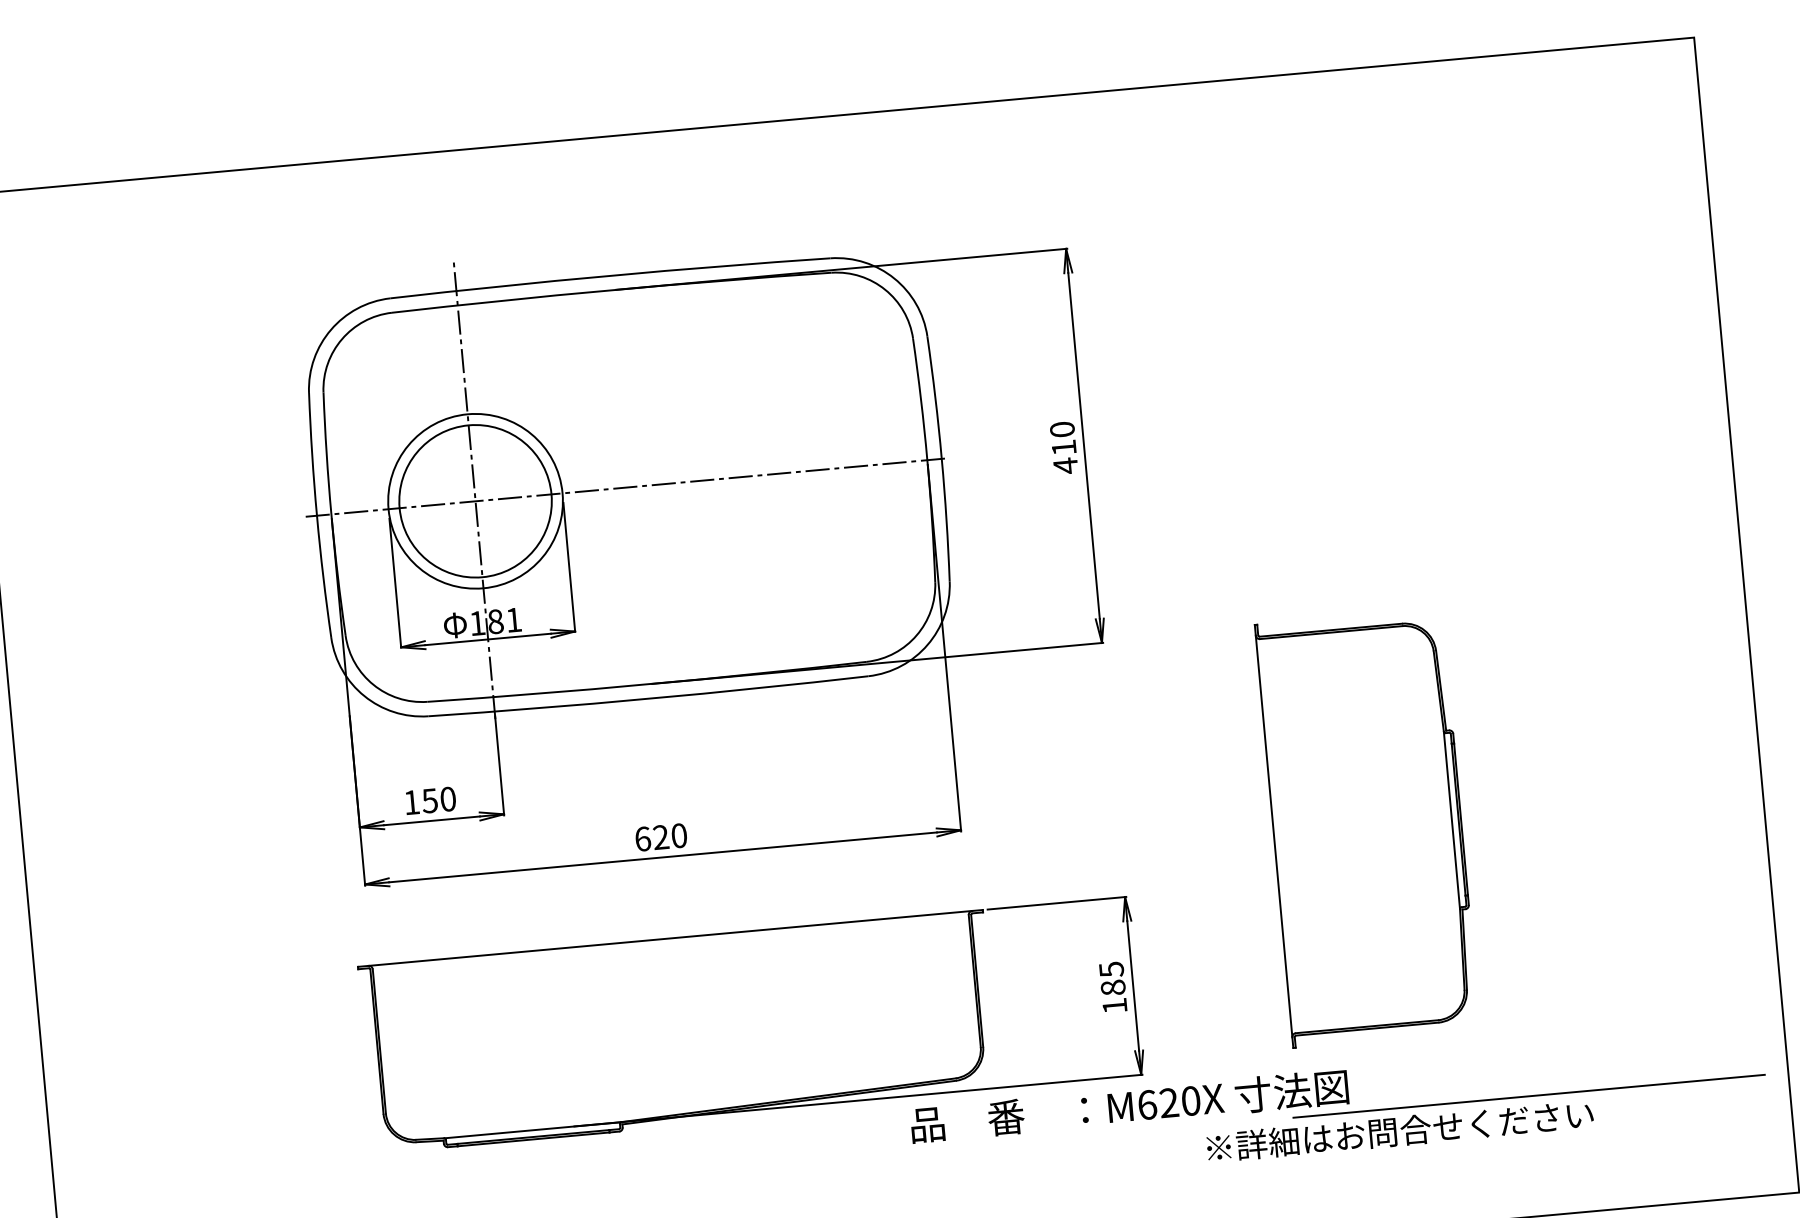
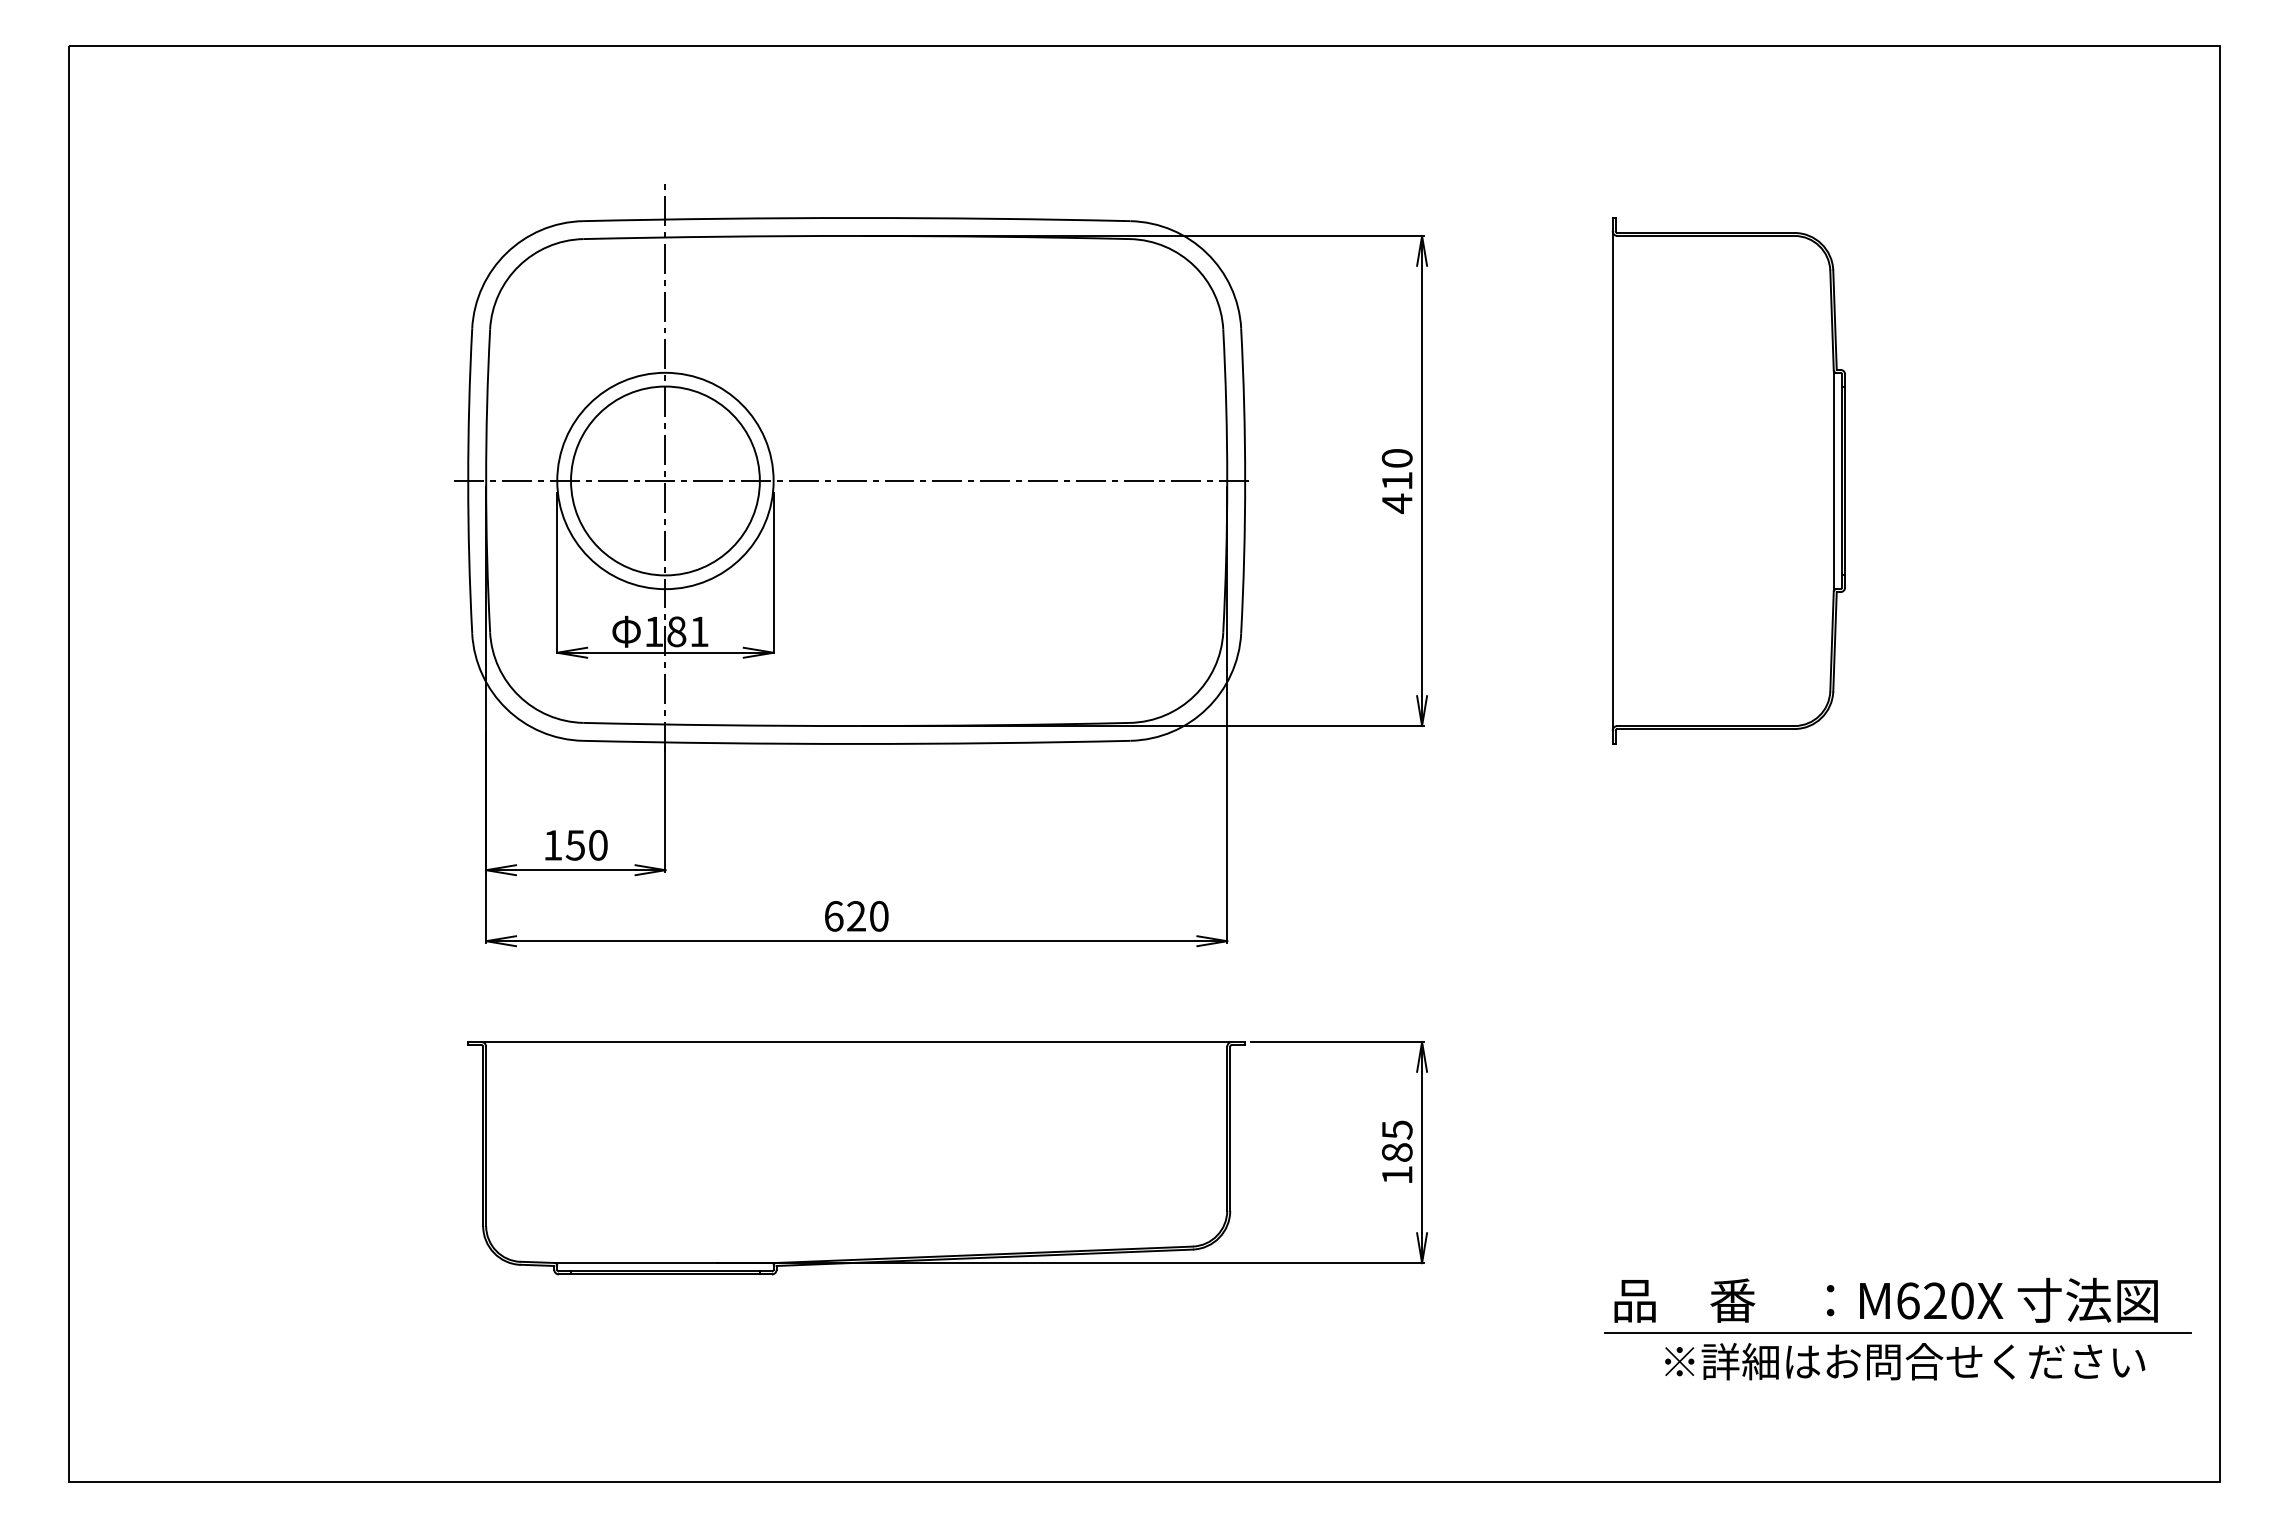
part: (1367, 827) -> (1728, 480), moved
text: (1129, 1105) -> (1885, 1299), moved
text: (1400, 1131) -> (1905, 1361), moved

